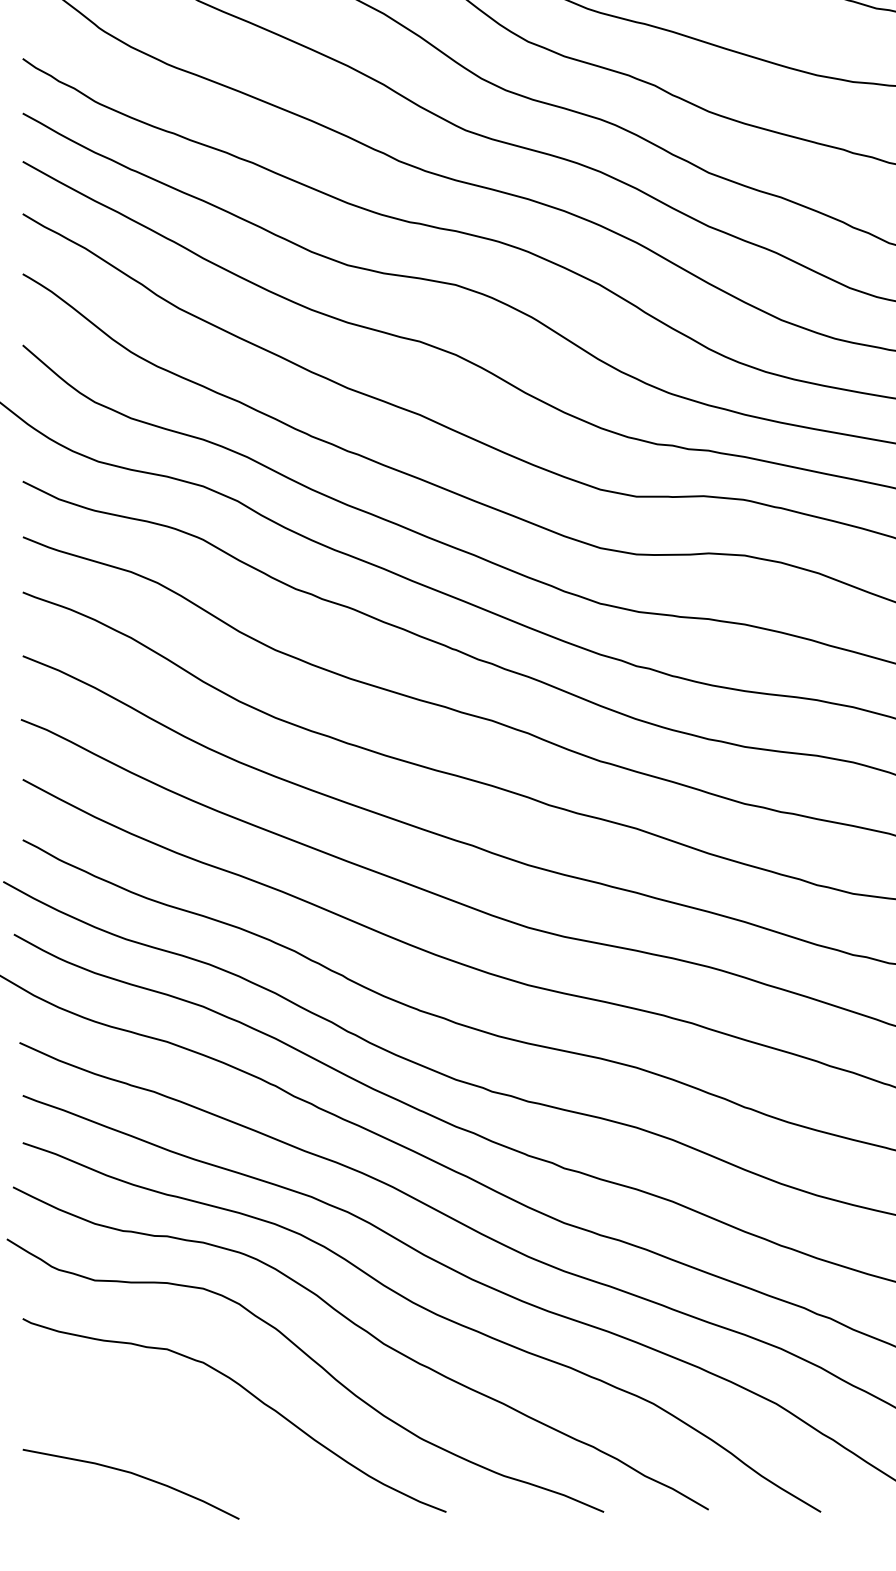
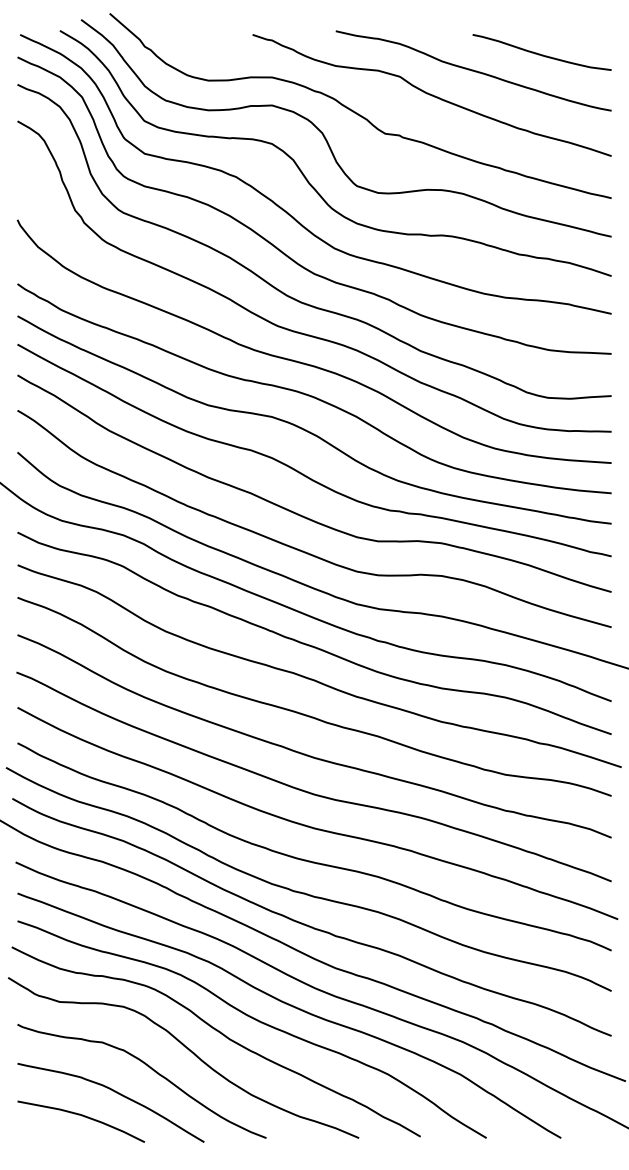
curve: (187, 1434) -> (114, 1092), added

